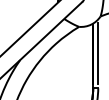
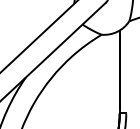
line: (98, 53) -> (126, 69), removed

